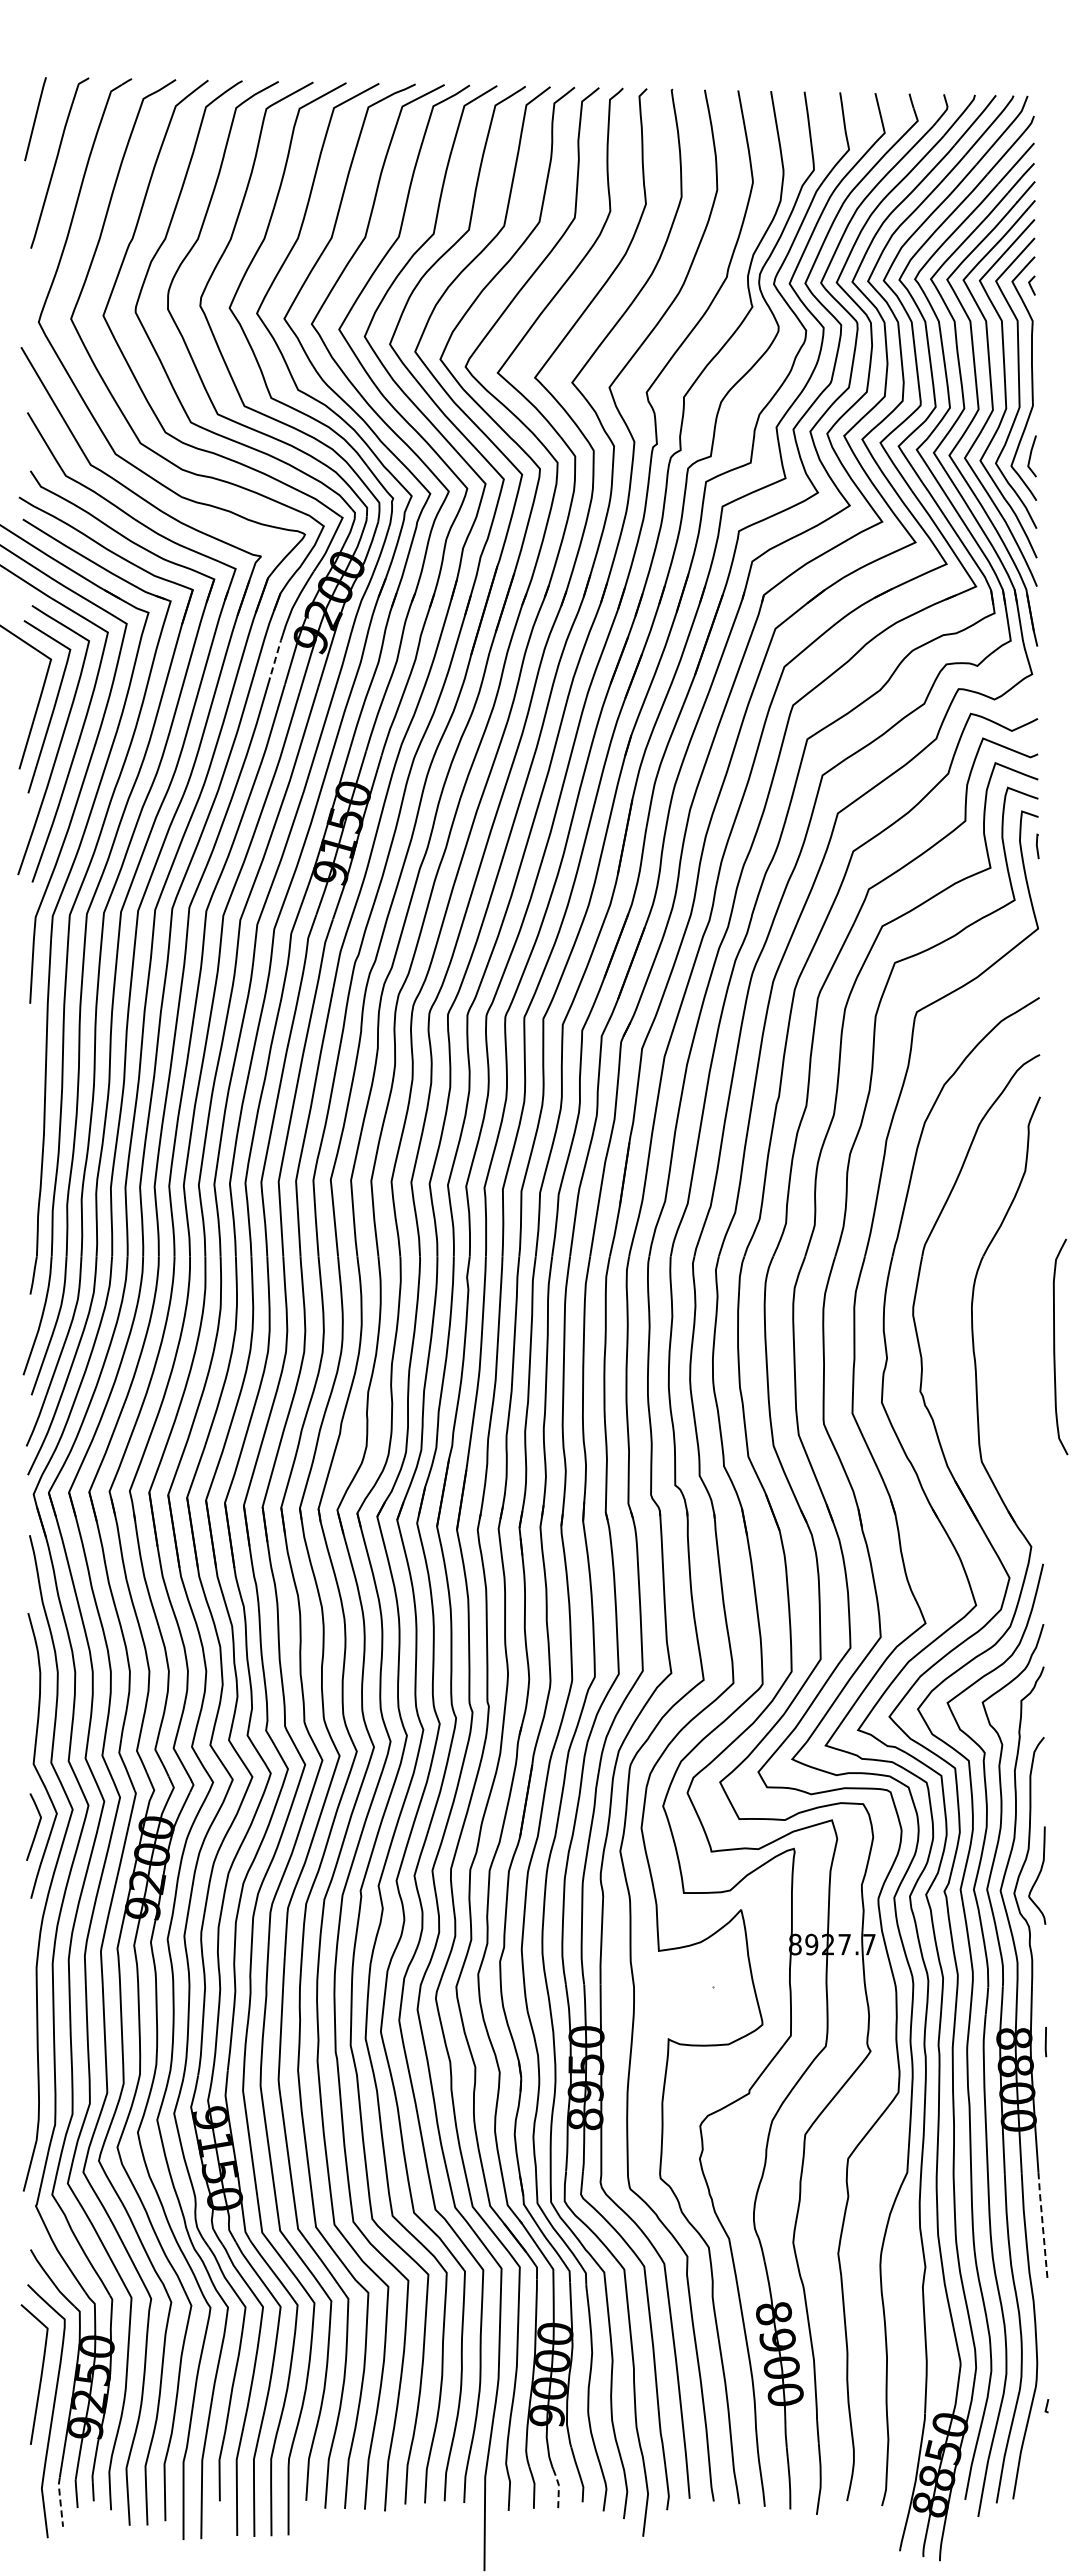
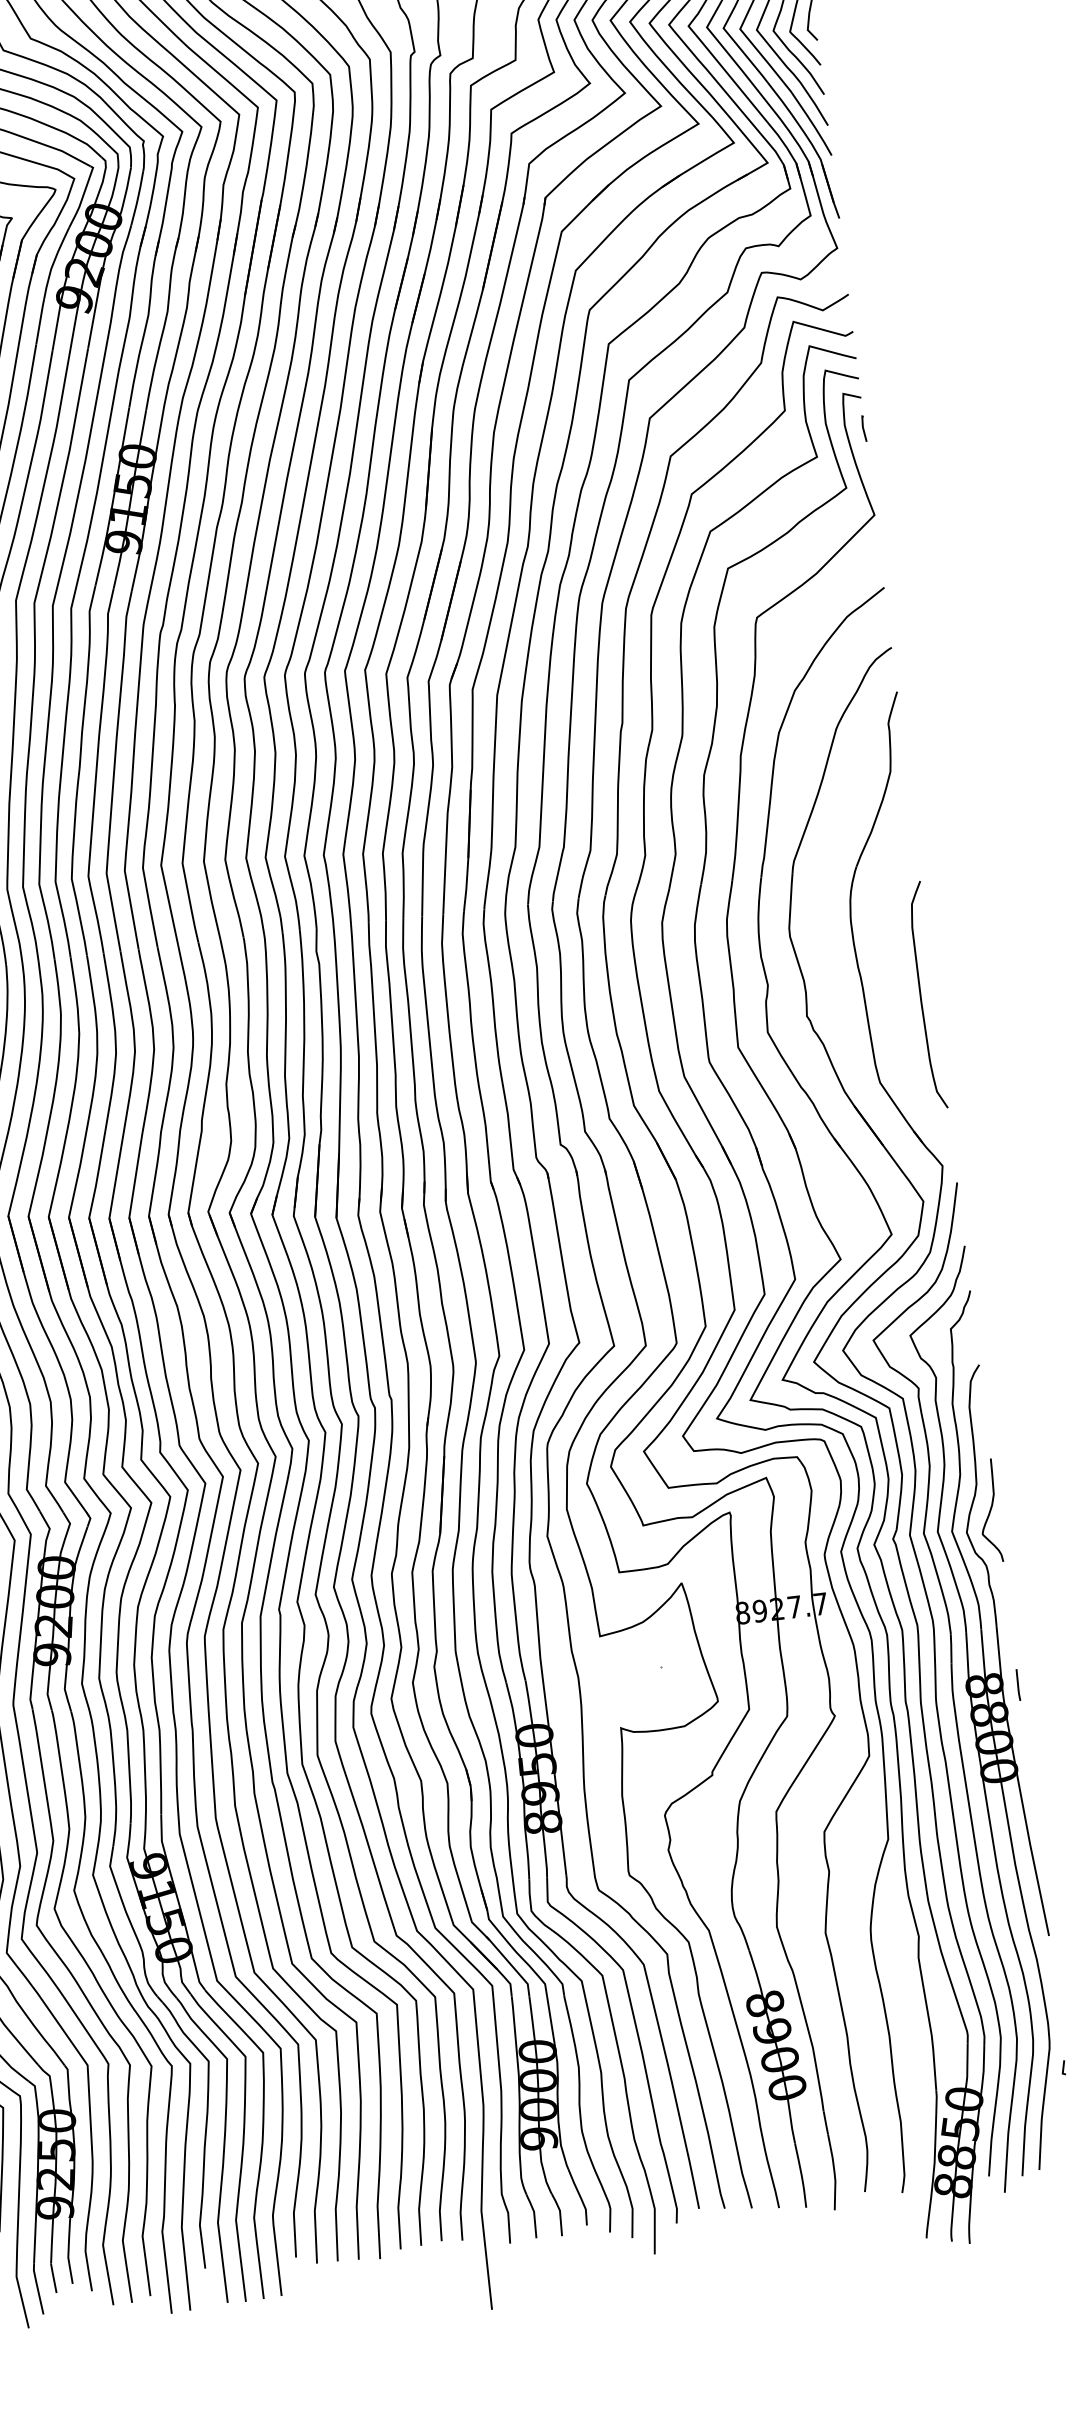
line: (276, 655) -> (40, 320), dashed -> solid
curve: (1055, 1346) -> (921, 995), moved
line: (1042, 2226) -> (1037, 1879), dashed -> solid
line: (558, 2488) -> (559, 2213), dashed -> solid
line: (60, 2500) -> (37, 2287), dashed -> solid

